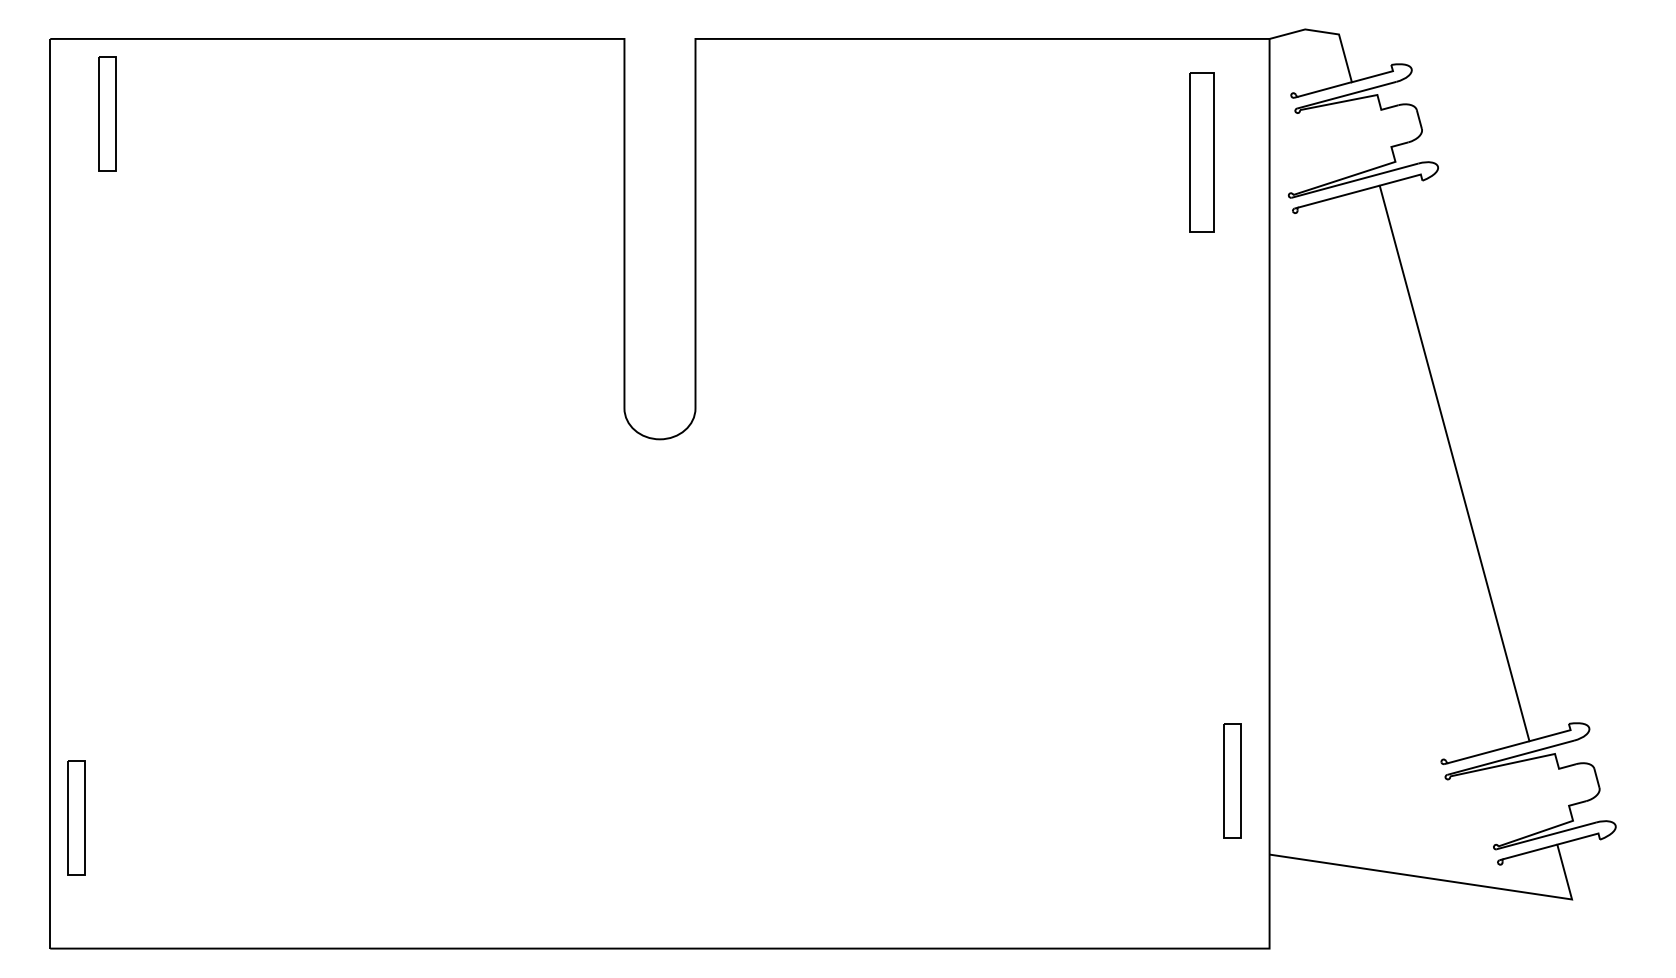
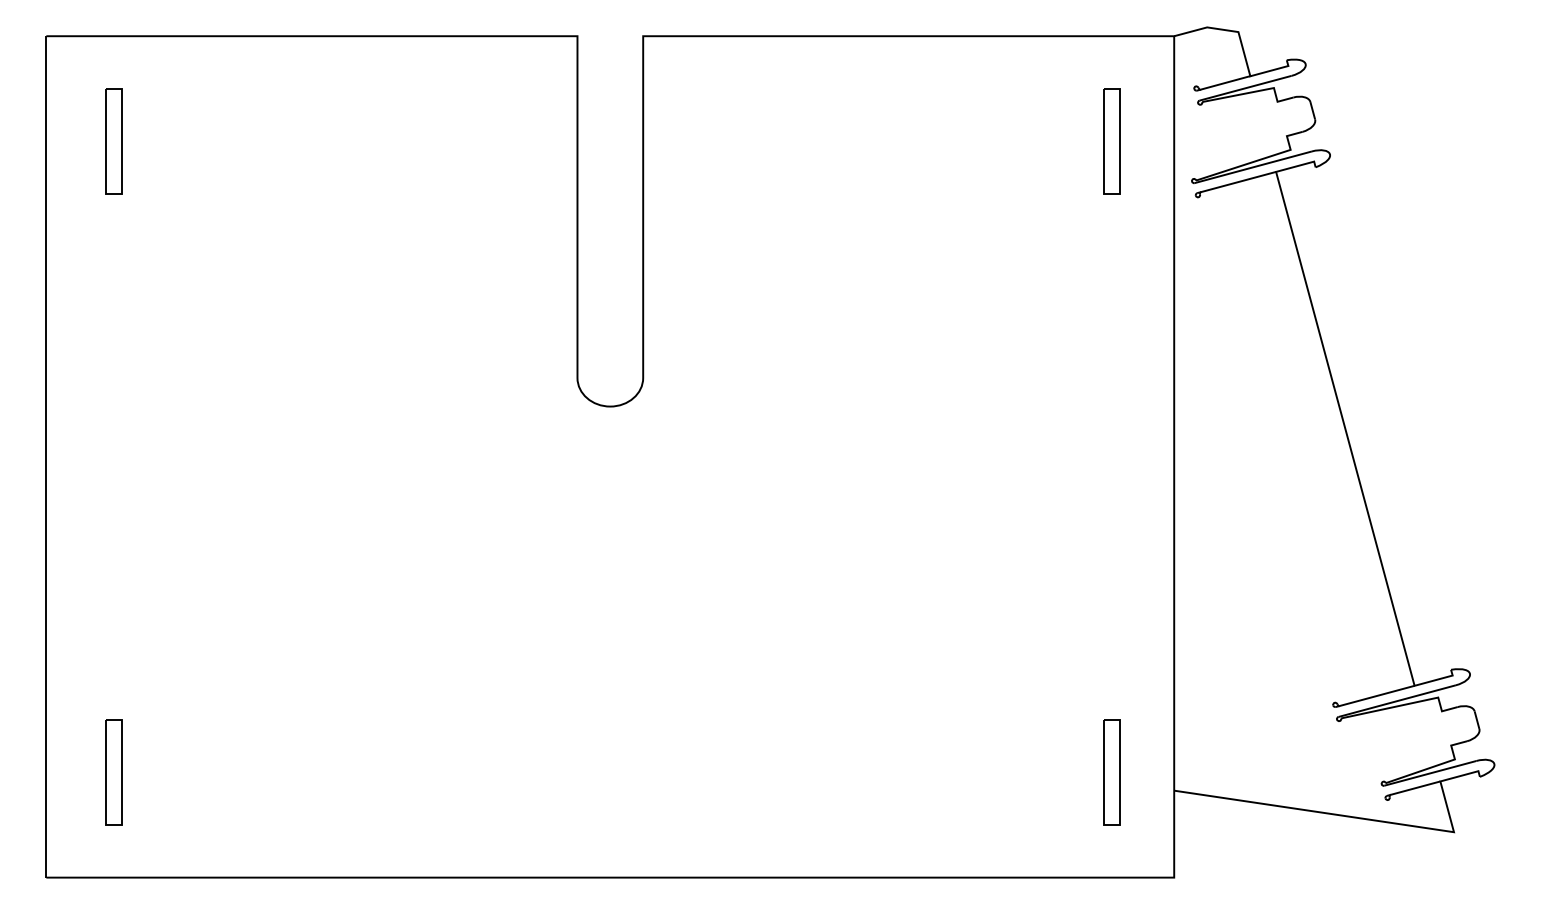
part: (107, 113) -> (114, 141), moved
part: (1202, 152) -> (1112, 141), size x0.71
part: (1232, 780) -> (1112, 772), moved
part: (76, 817) -> (114, 772), moved

